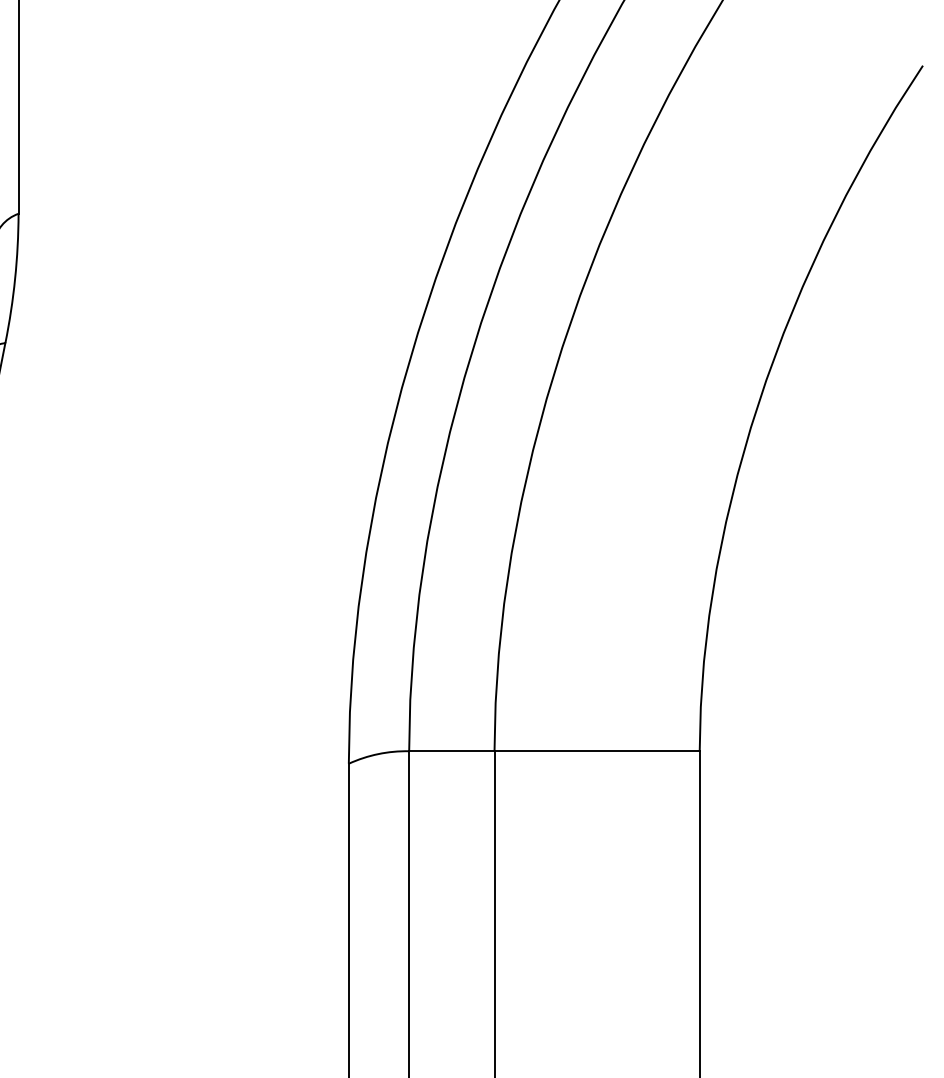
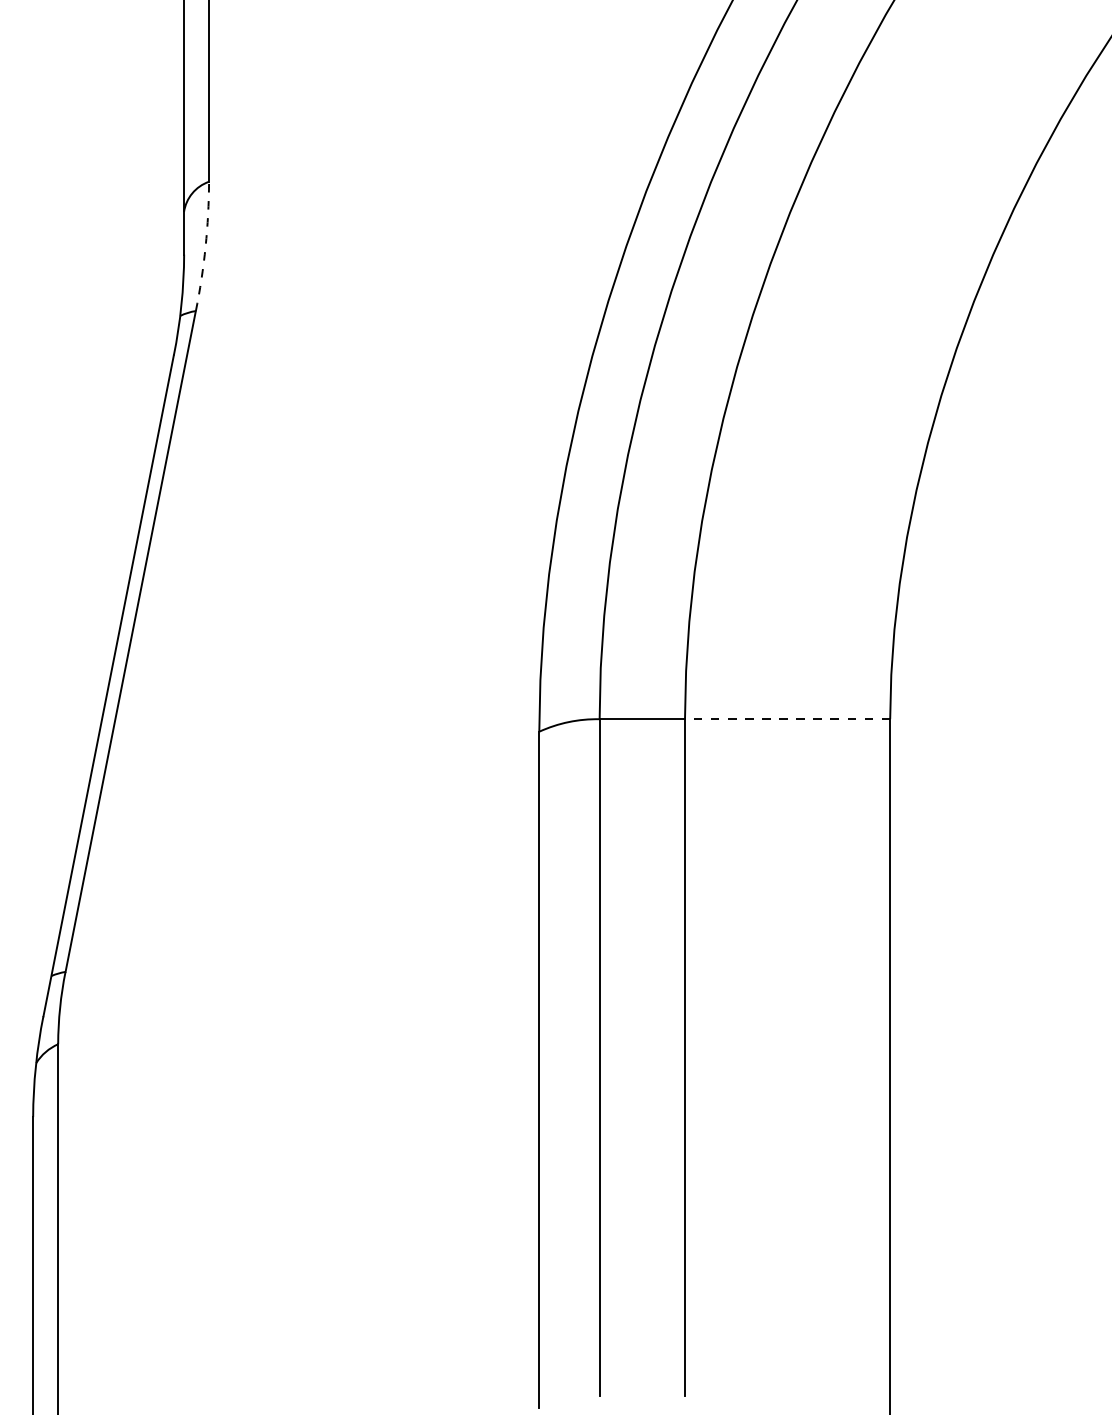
arc: (15, 278) -> (205, 246), solid -> dashed
line: (597, 751) -> (787, 719), solid -> dashed

